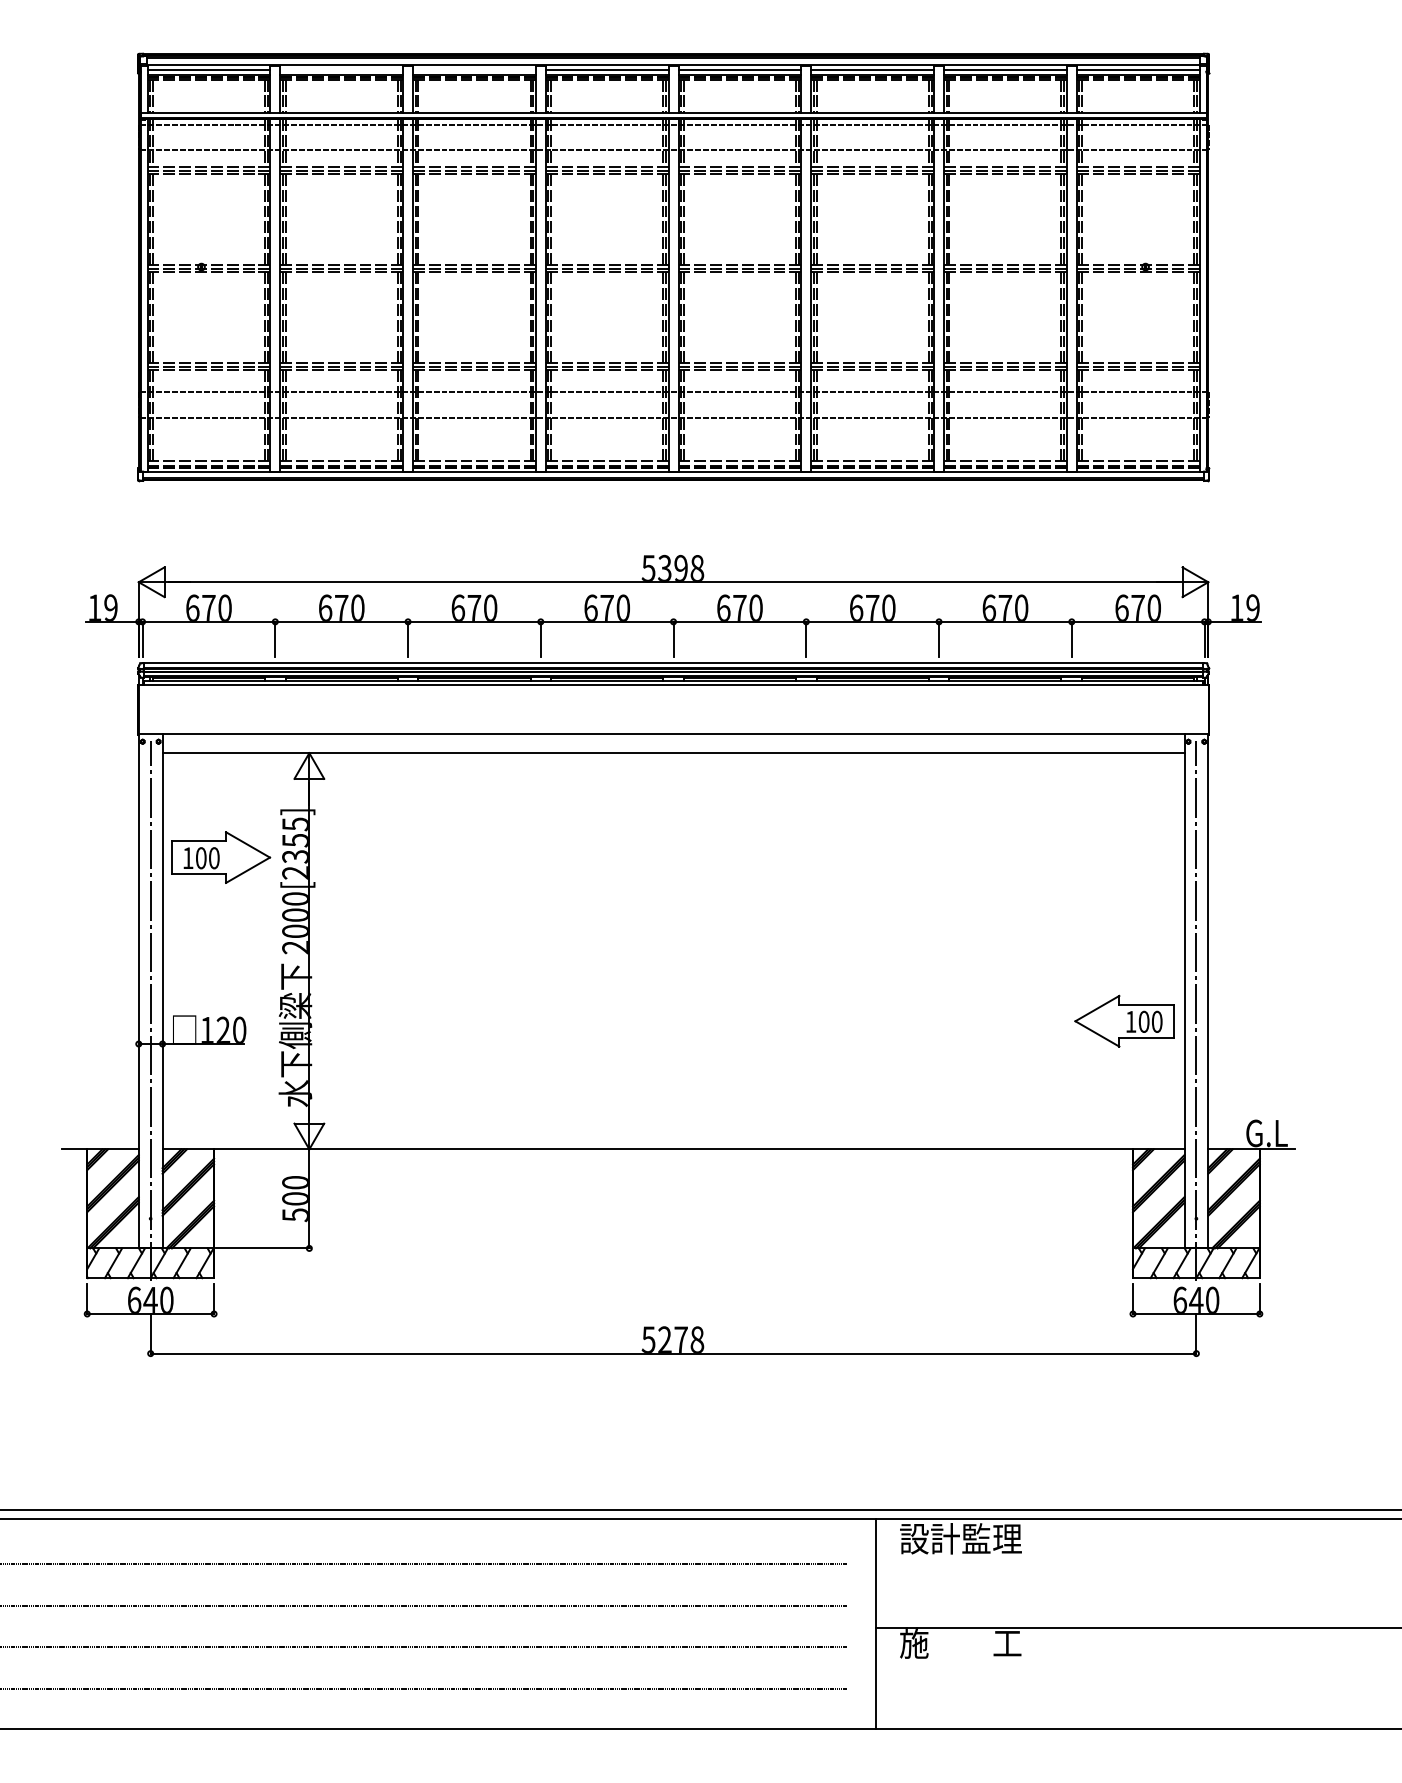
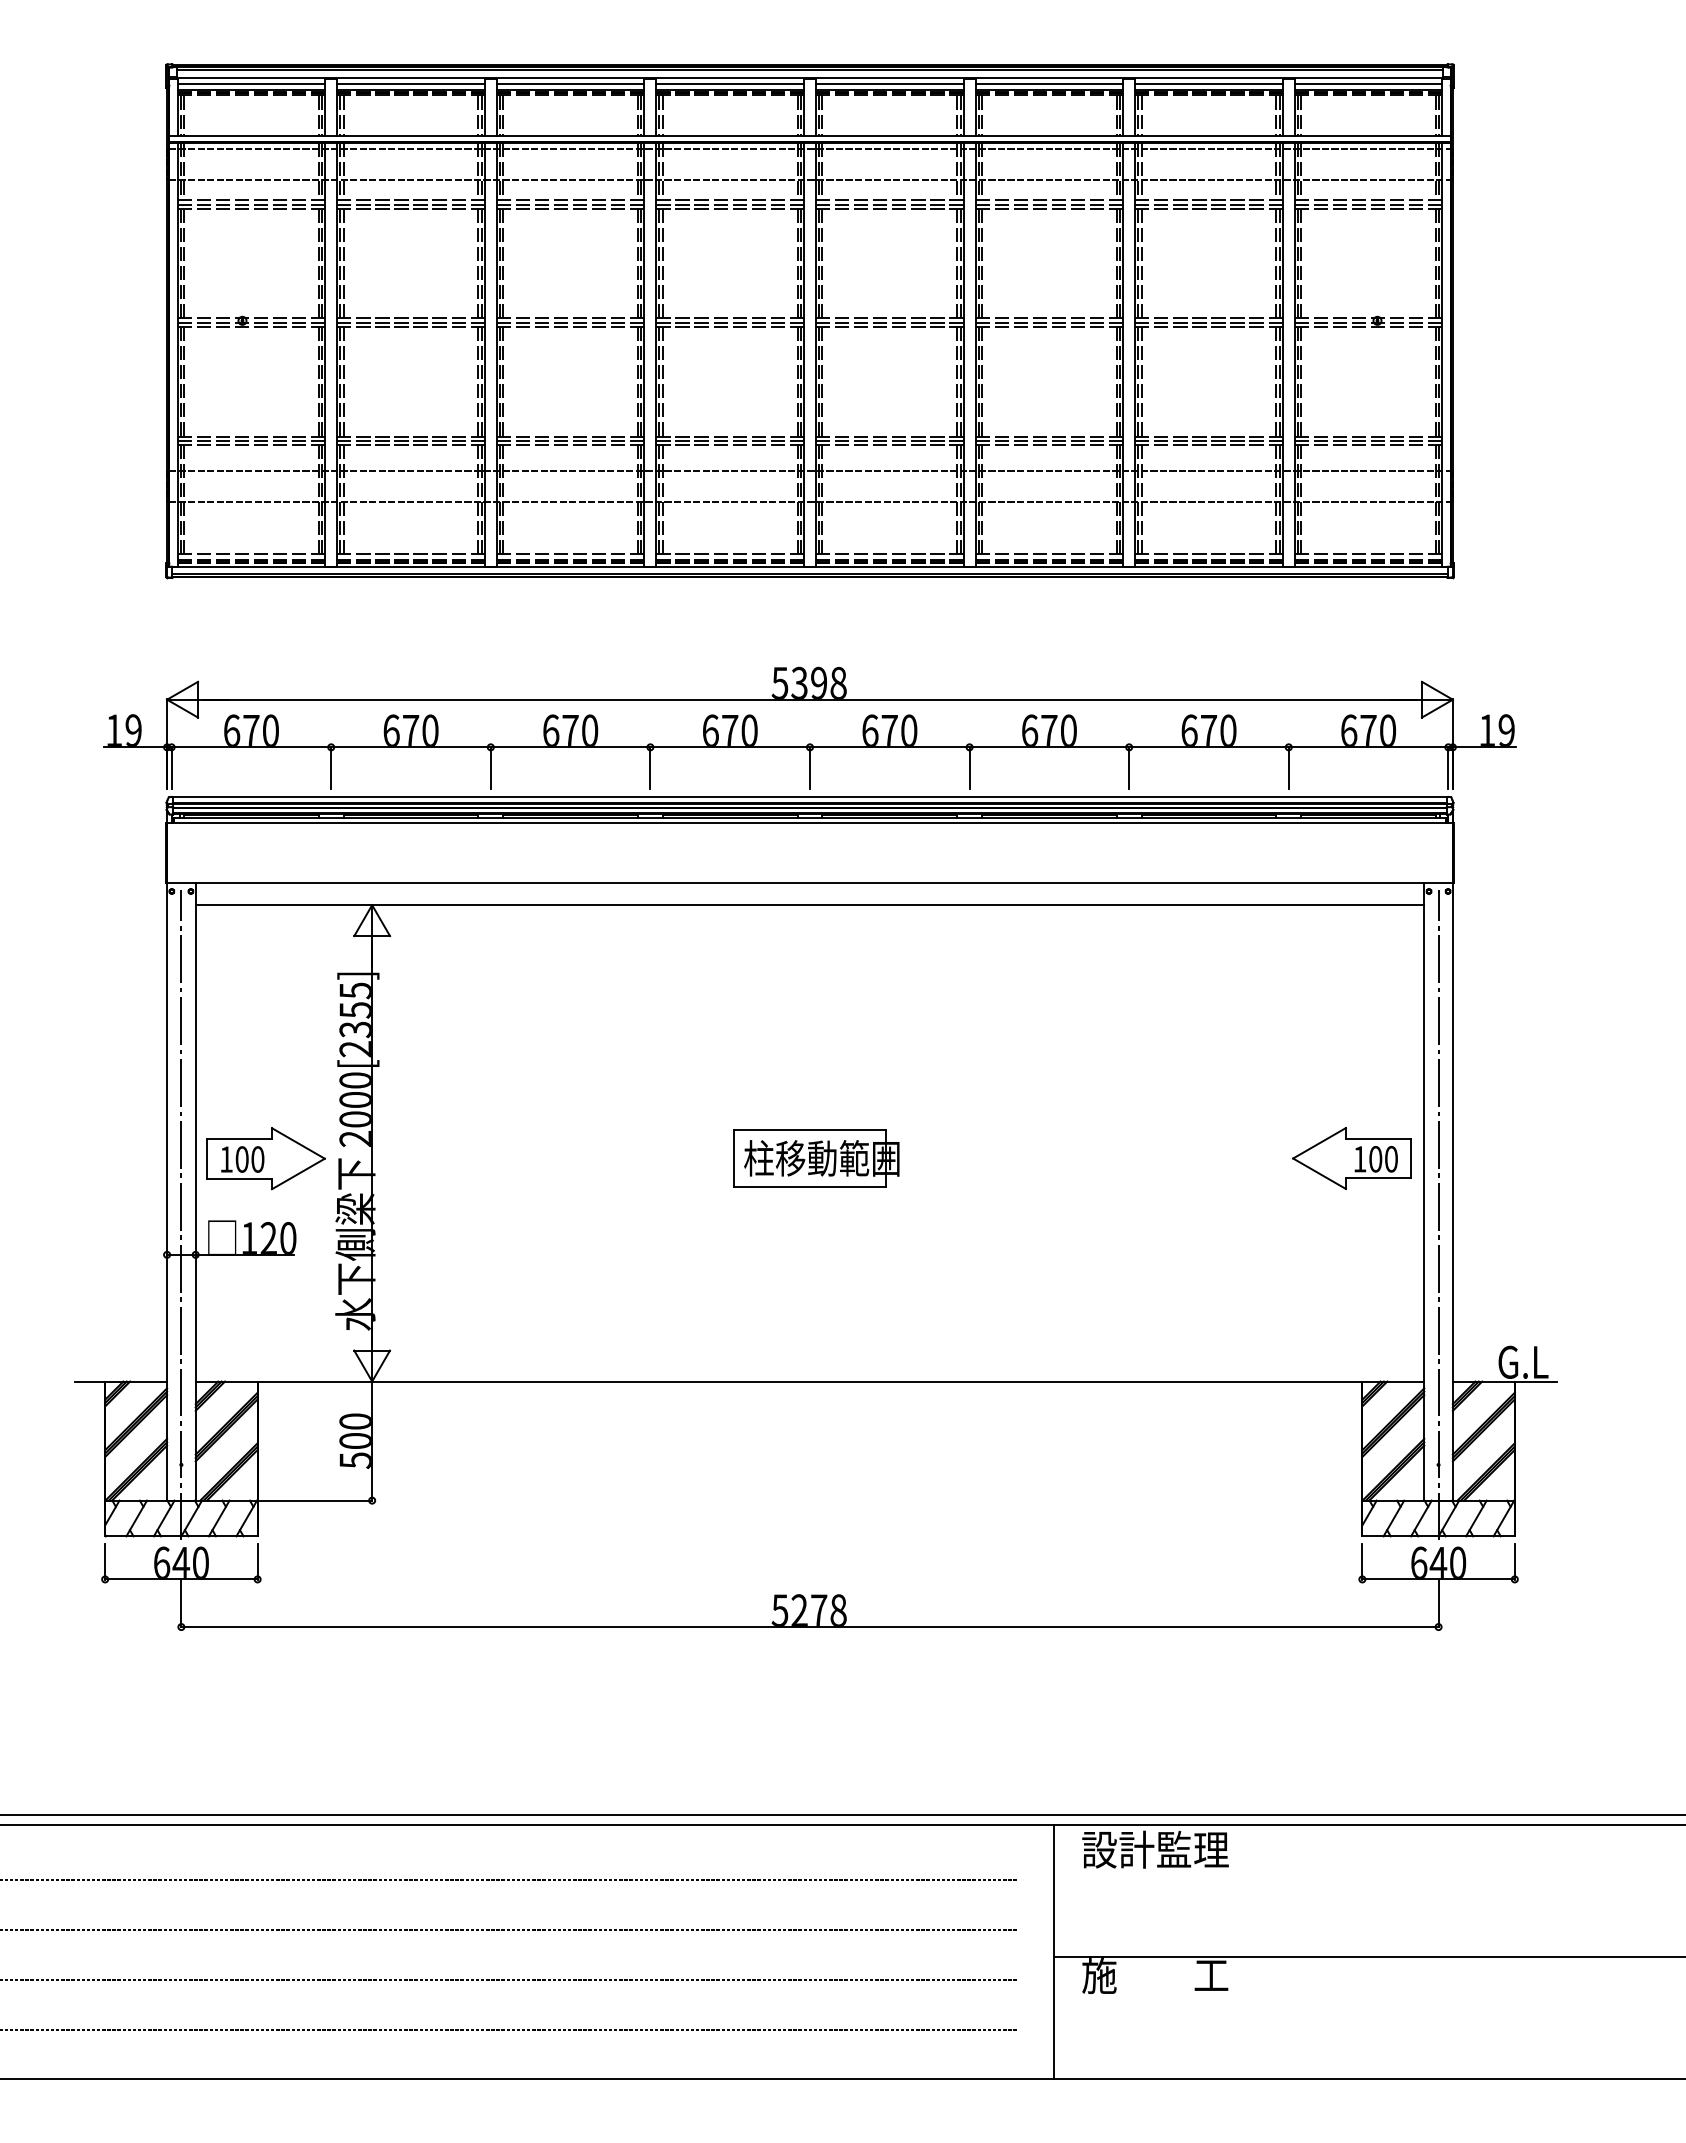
line: (341, 70) -> (410, 84), added
line: (474, 70) -> (570, 84), added
part: (220, 857) -> (265, 1158), moved
part: (678, 963) -> (816, 1158), added
part: (1123, 1021) -> (1351, 1158), moved

